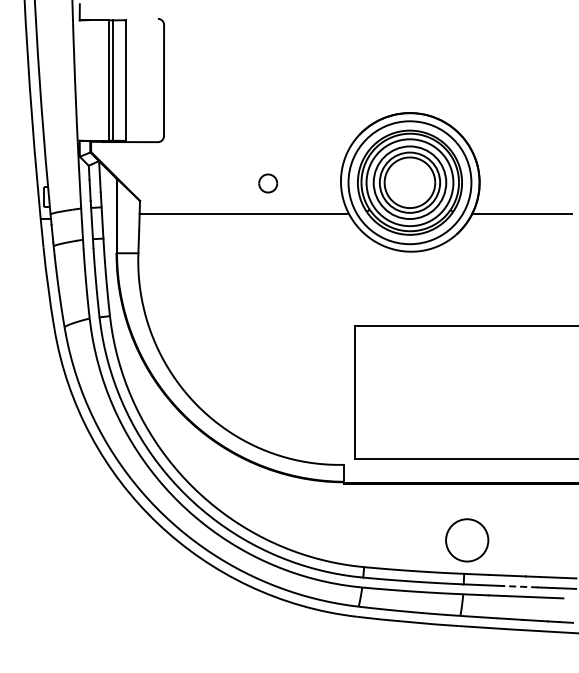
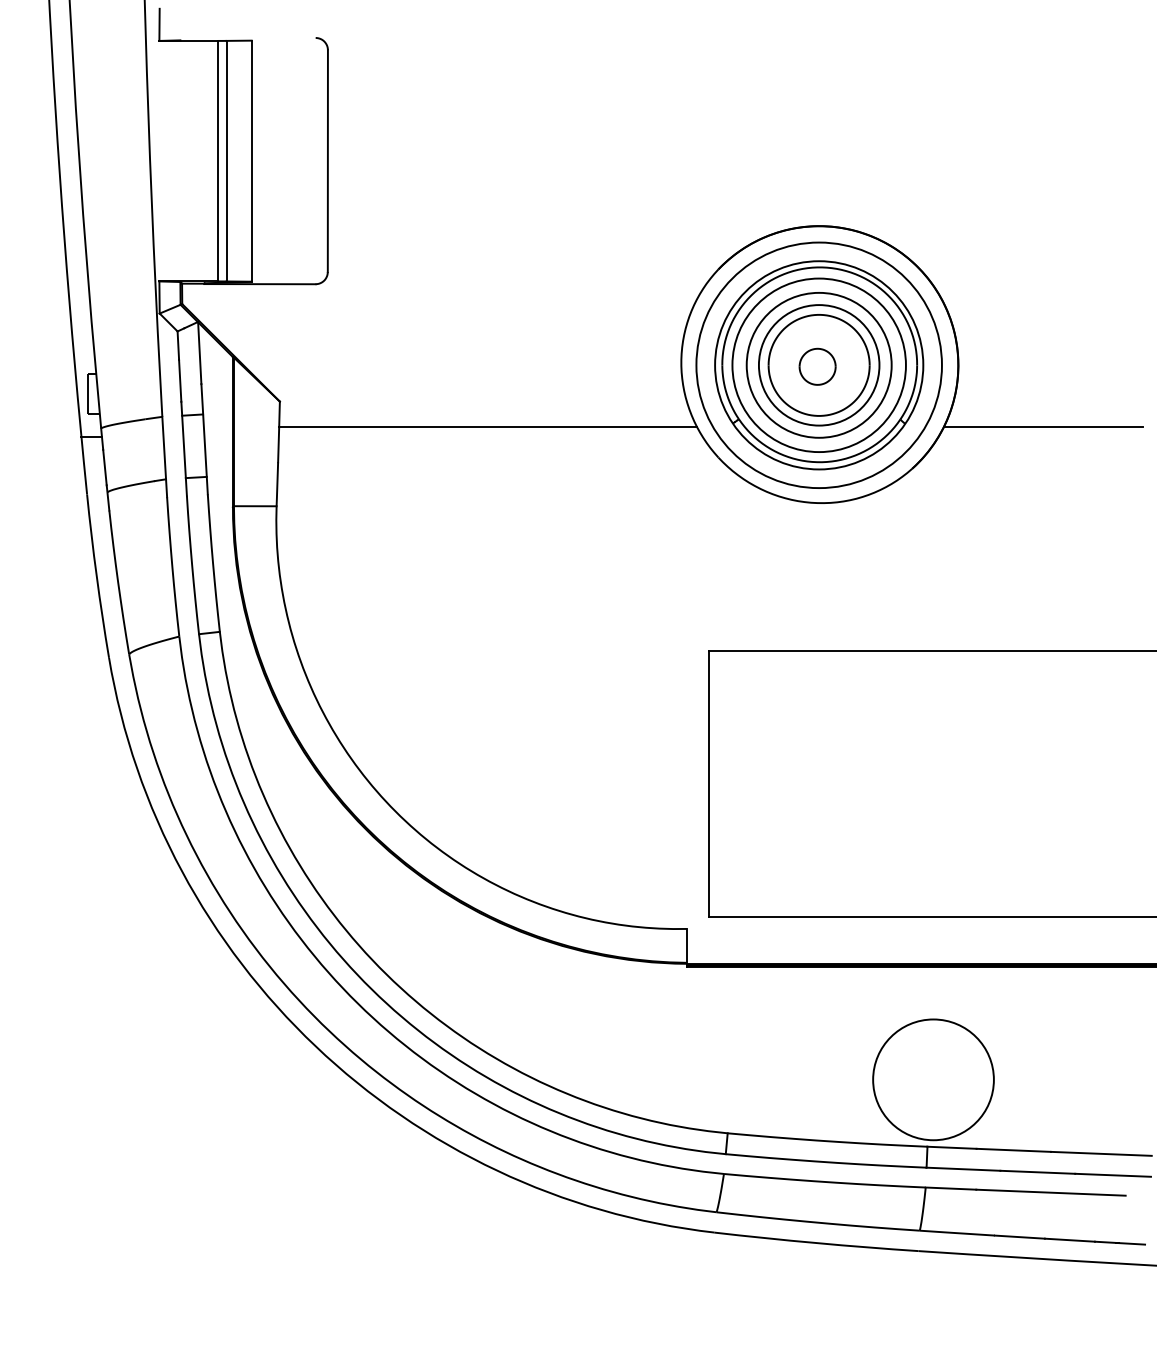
part: (268, 183) -> (818, 366), moved
circle: (466, 540) -> (932, 1080), size x1.43
line: (519, 586) -> (1037, 1171), dashed -> solid

